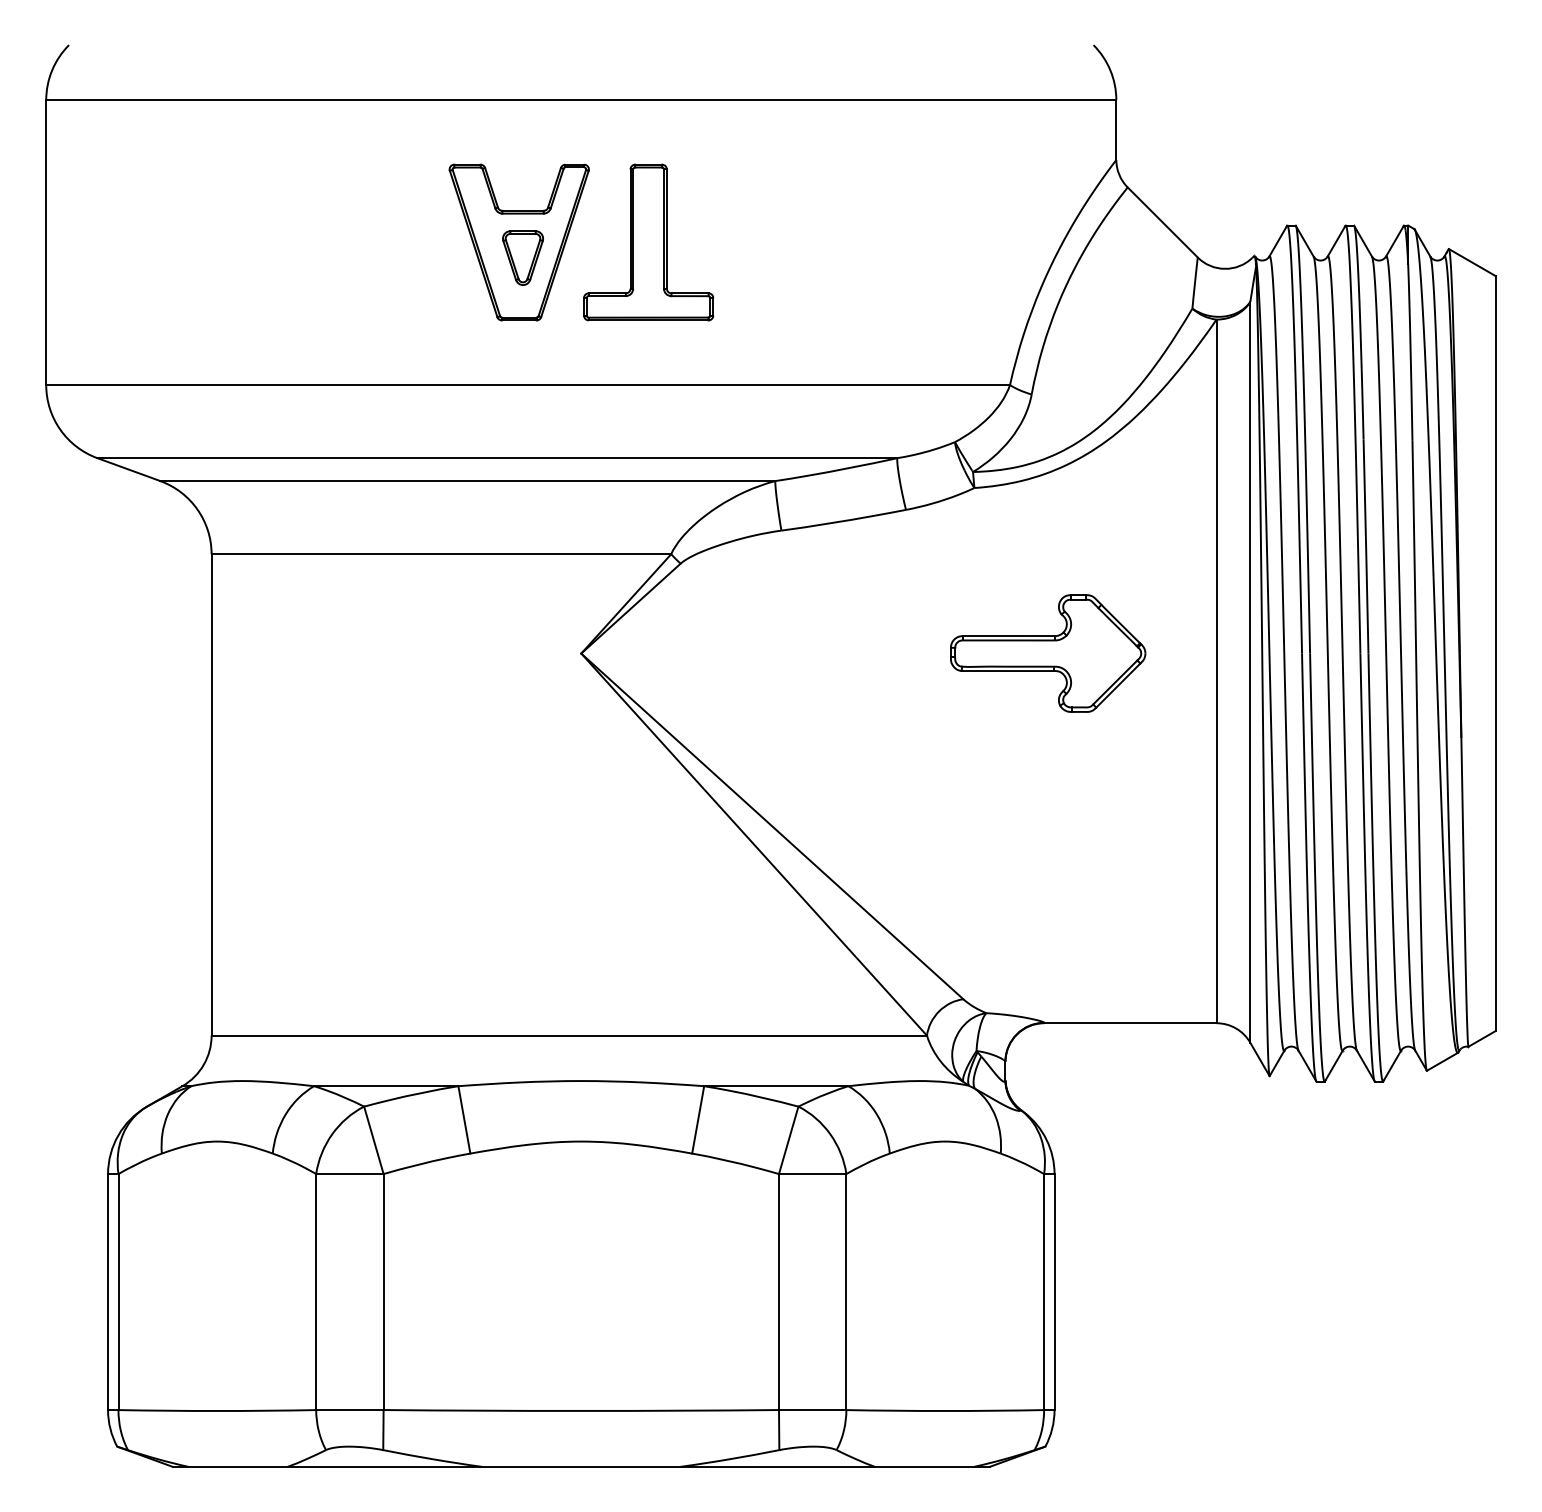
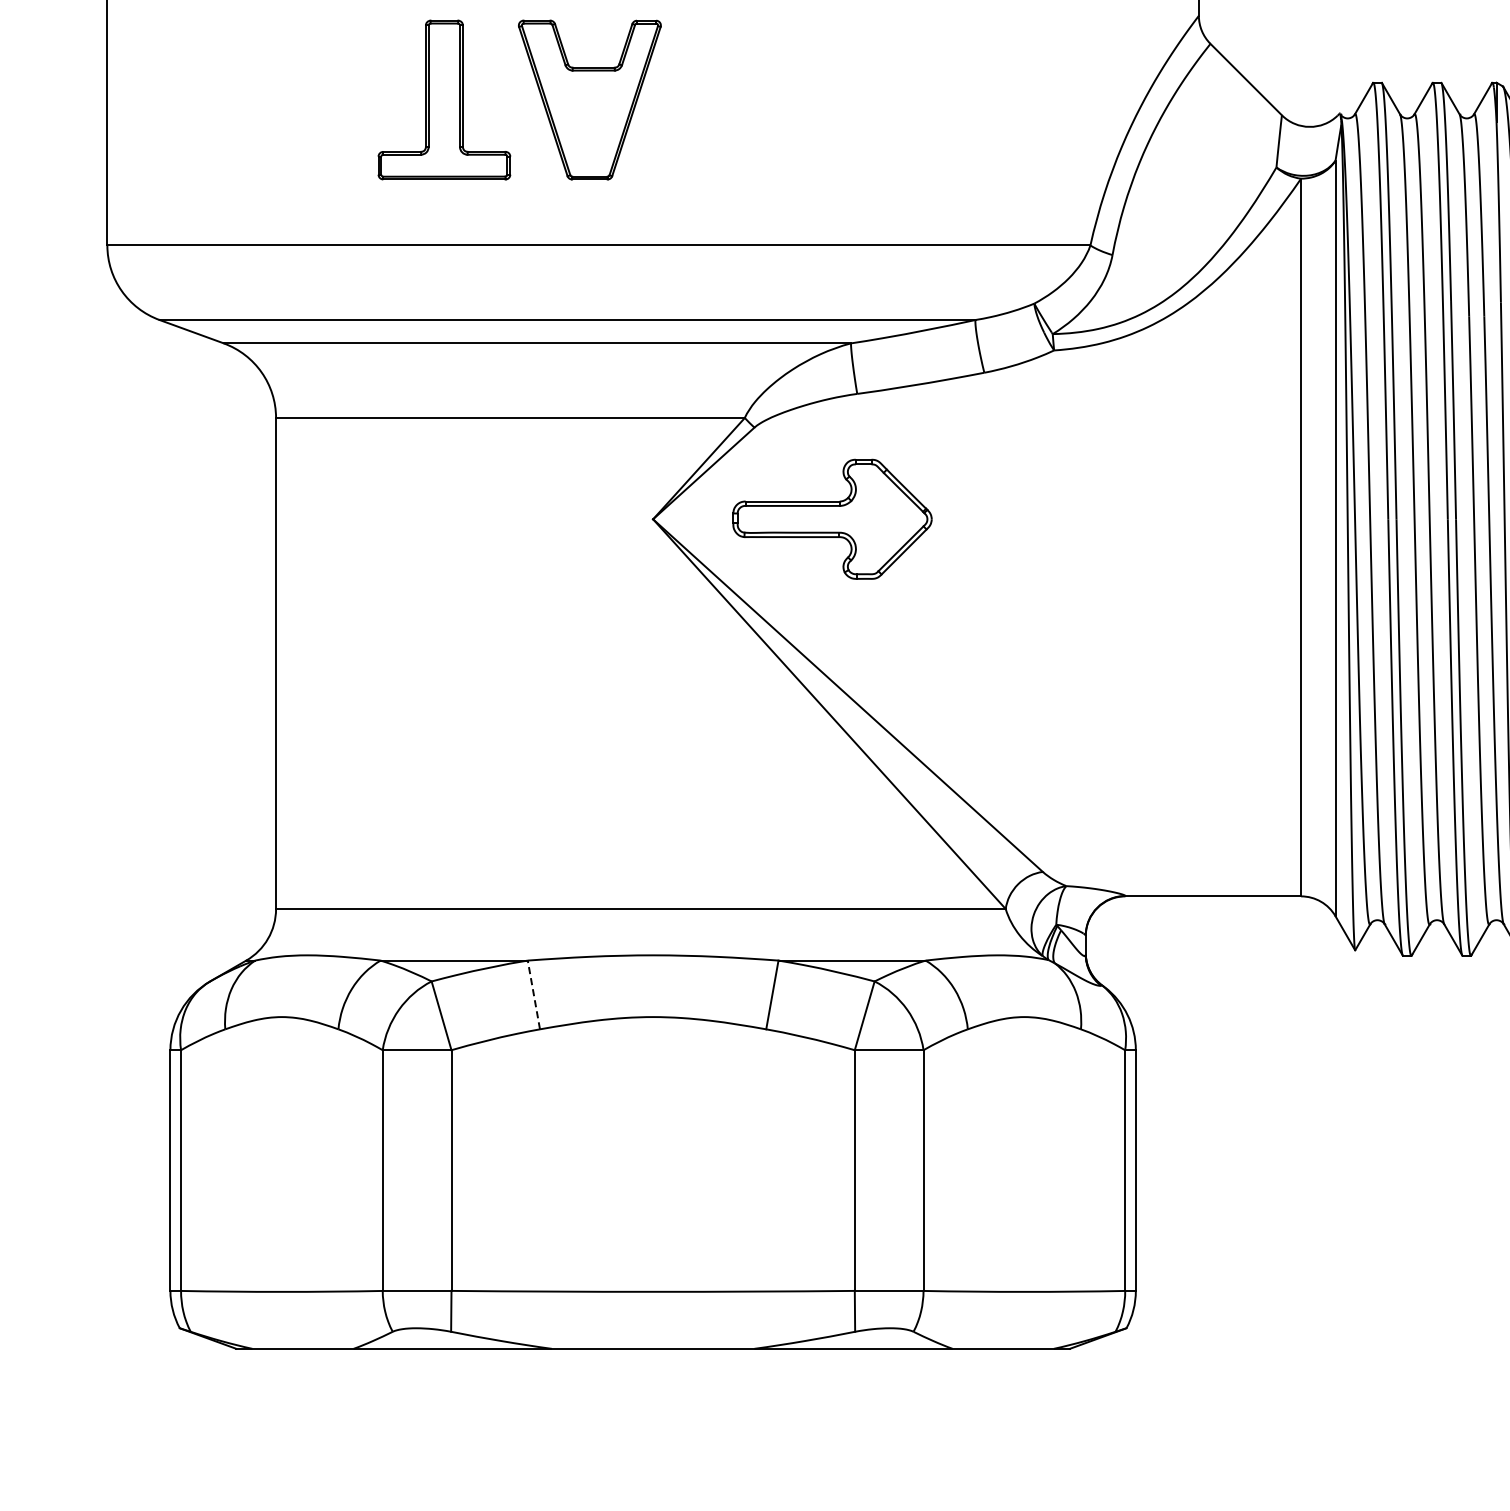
part: (648, 242) -> (444, 100), moved
part: (522, 257) -> (593, 115), removed
part: (1048, 653) -> (832, 519), moved
line: (464, 1119) -> (534, 994), solid -> dashed

